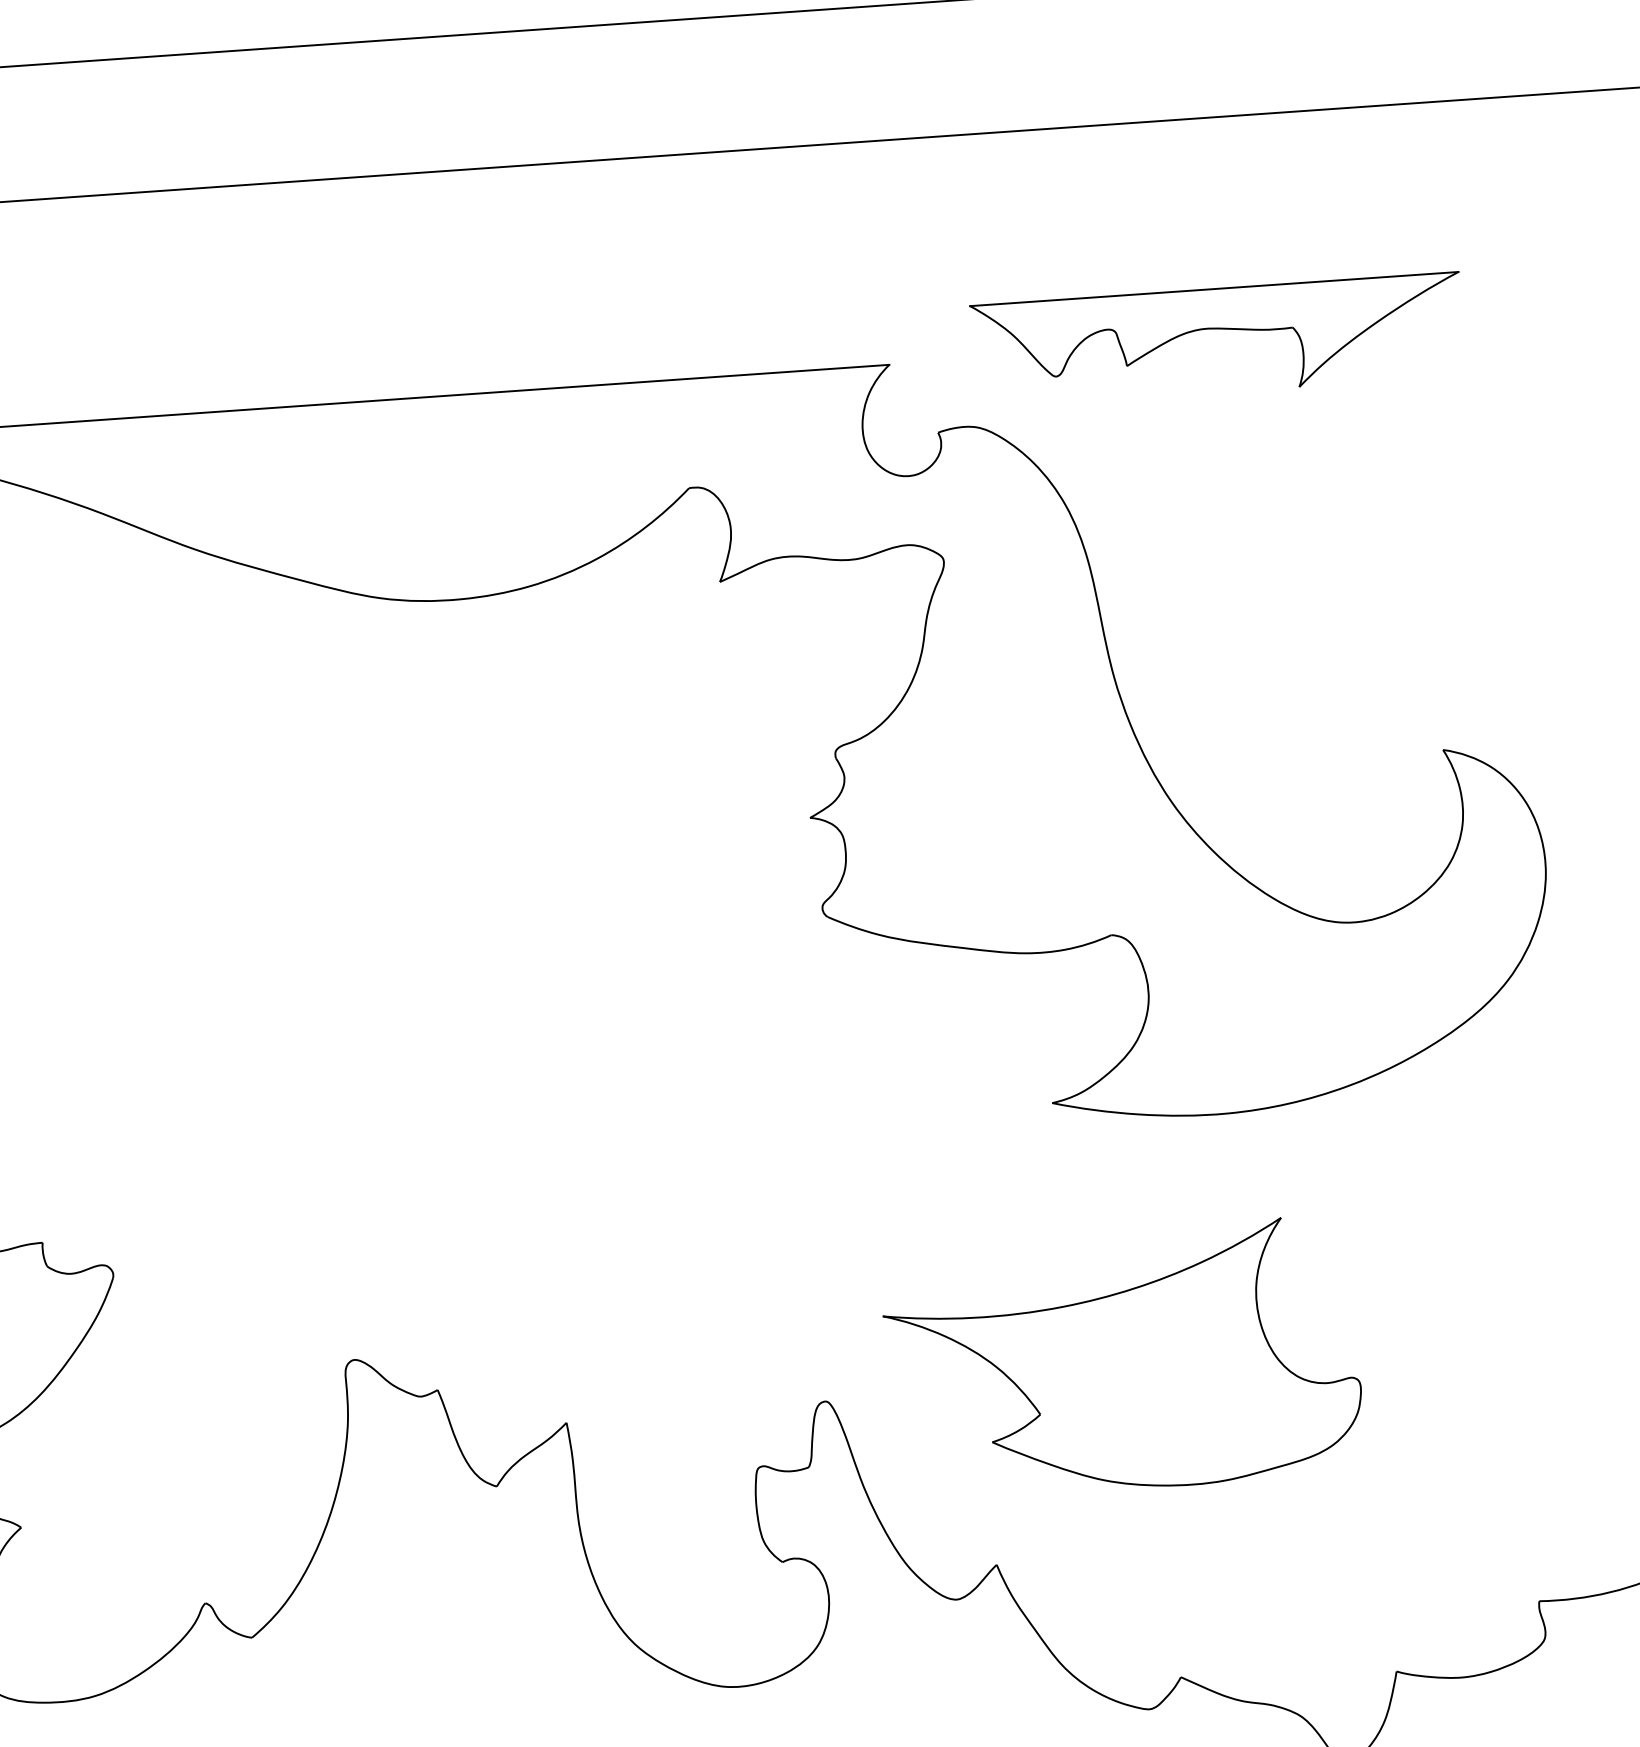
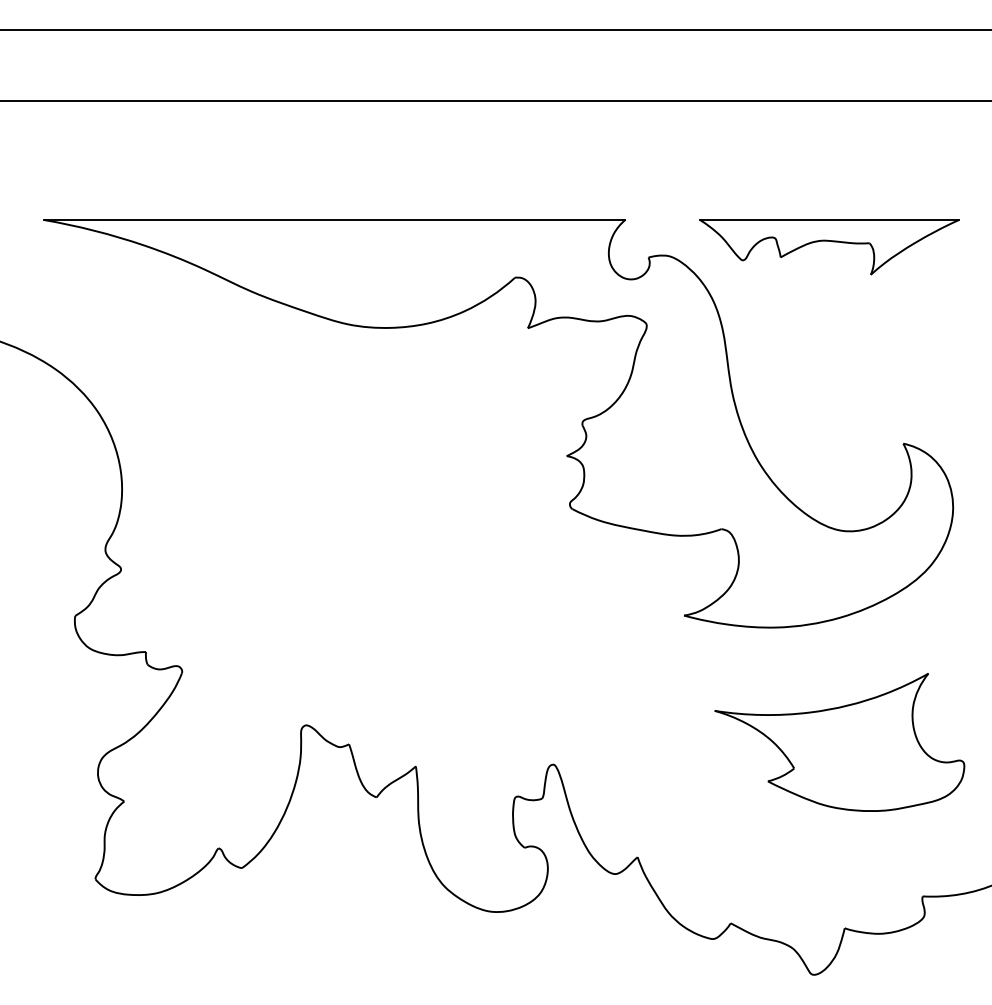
part: (1217, 340) -> (829, 247), moved
part: (1122, 1359) -> (839, 742), moved

